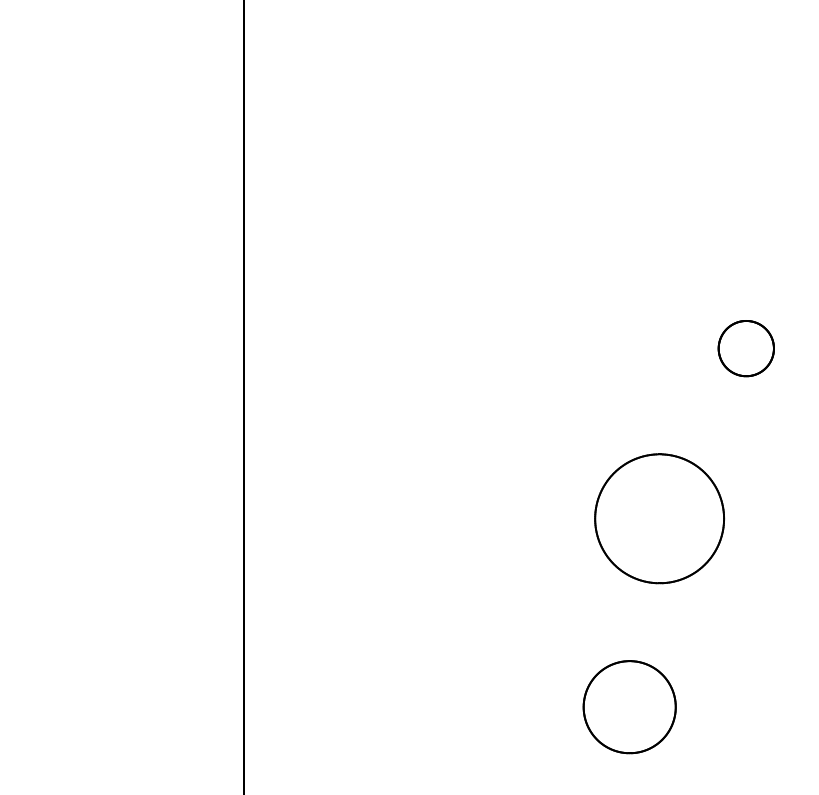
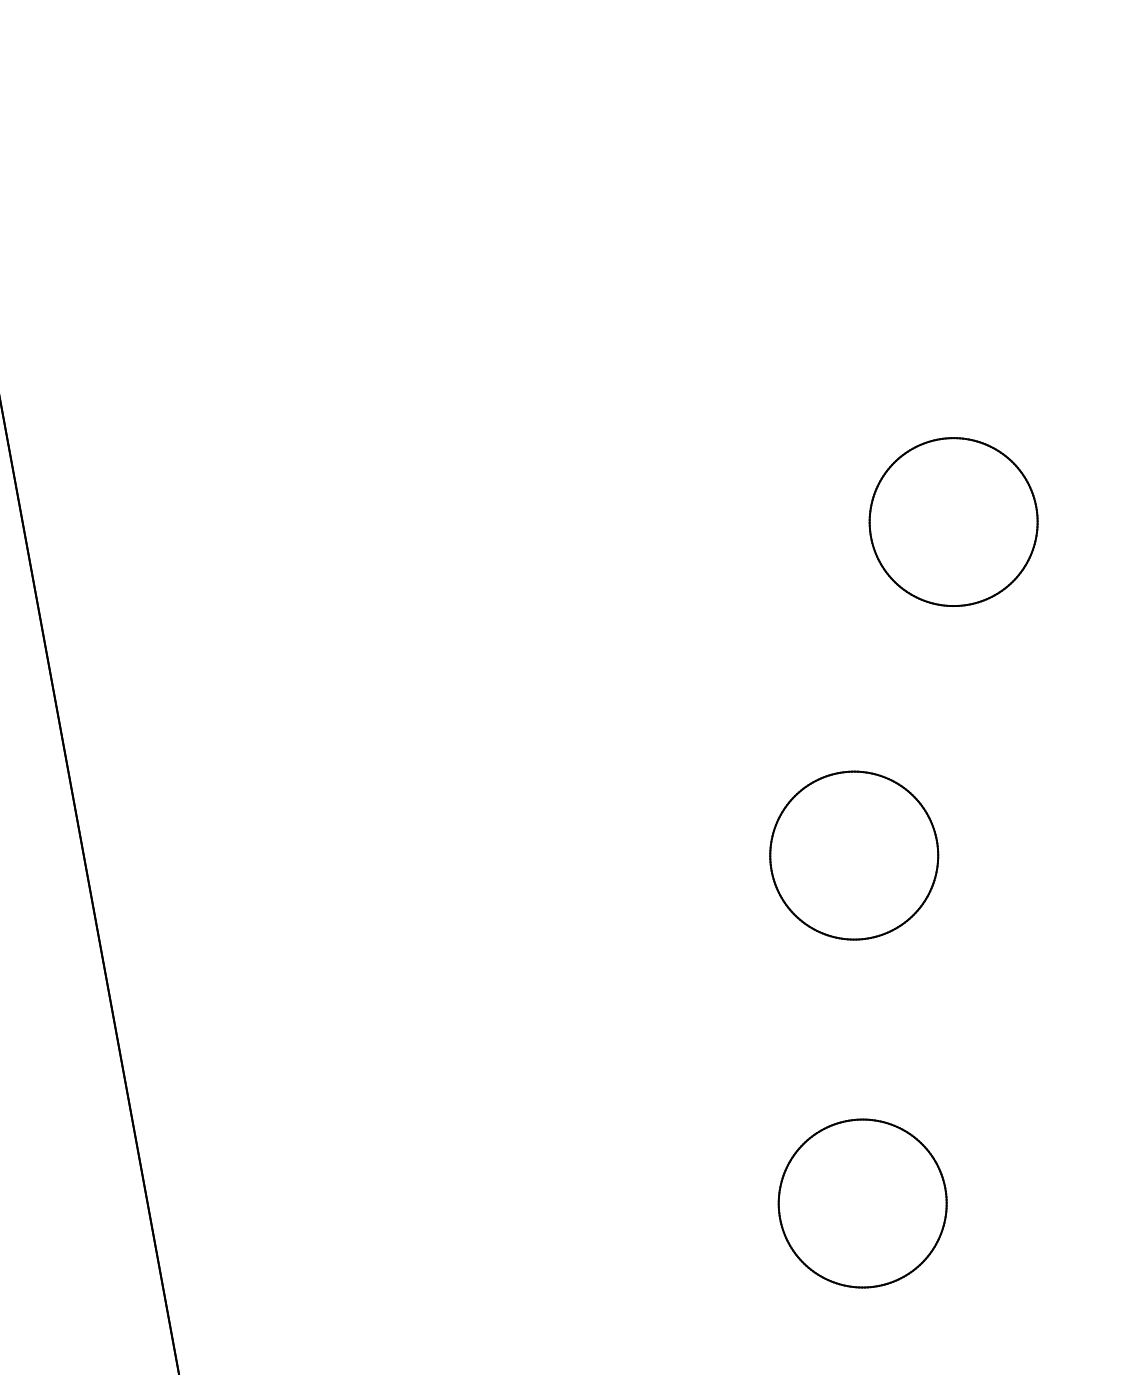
part: (746, 348) -> (954, 521), size x1.67
part: (659, 518) -> (853, 855), size x0.71

